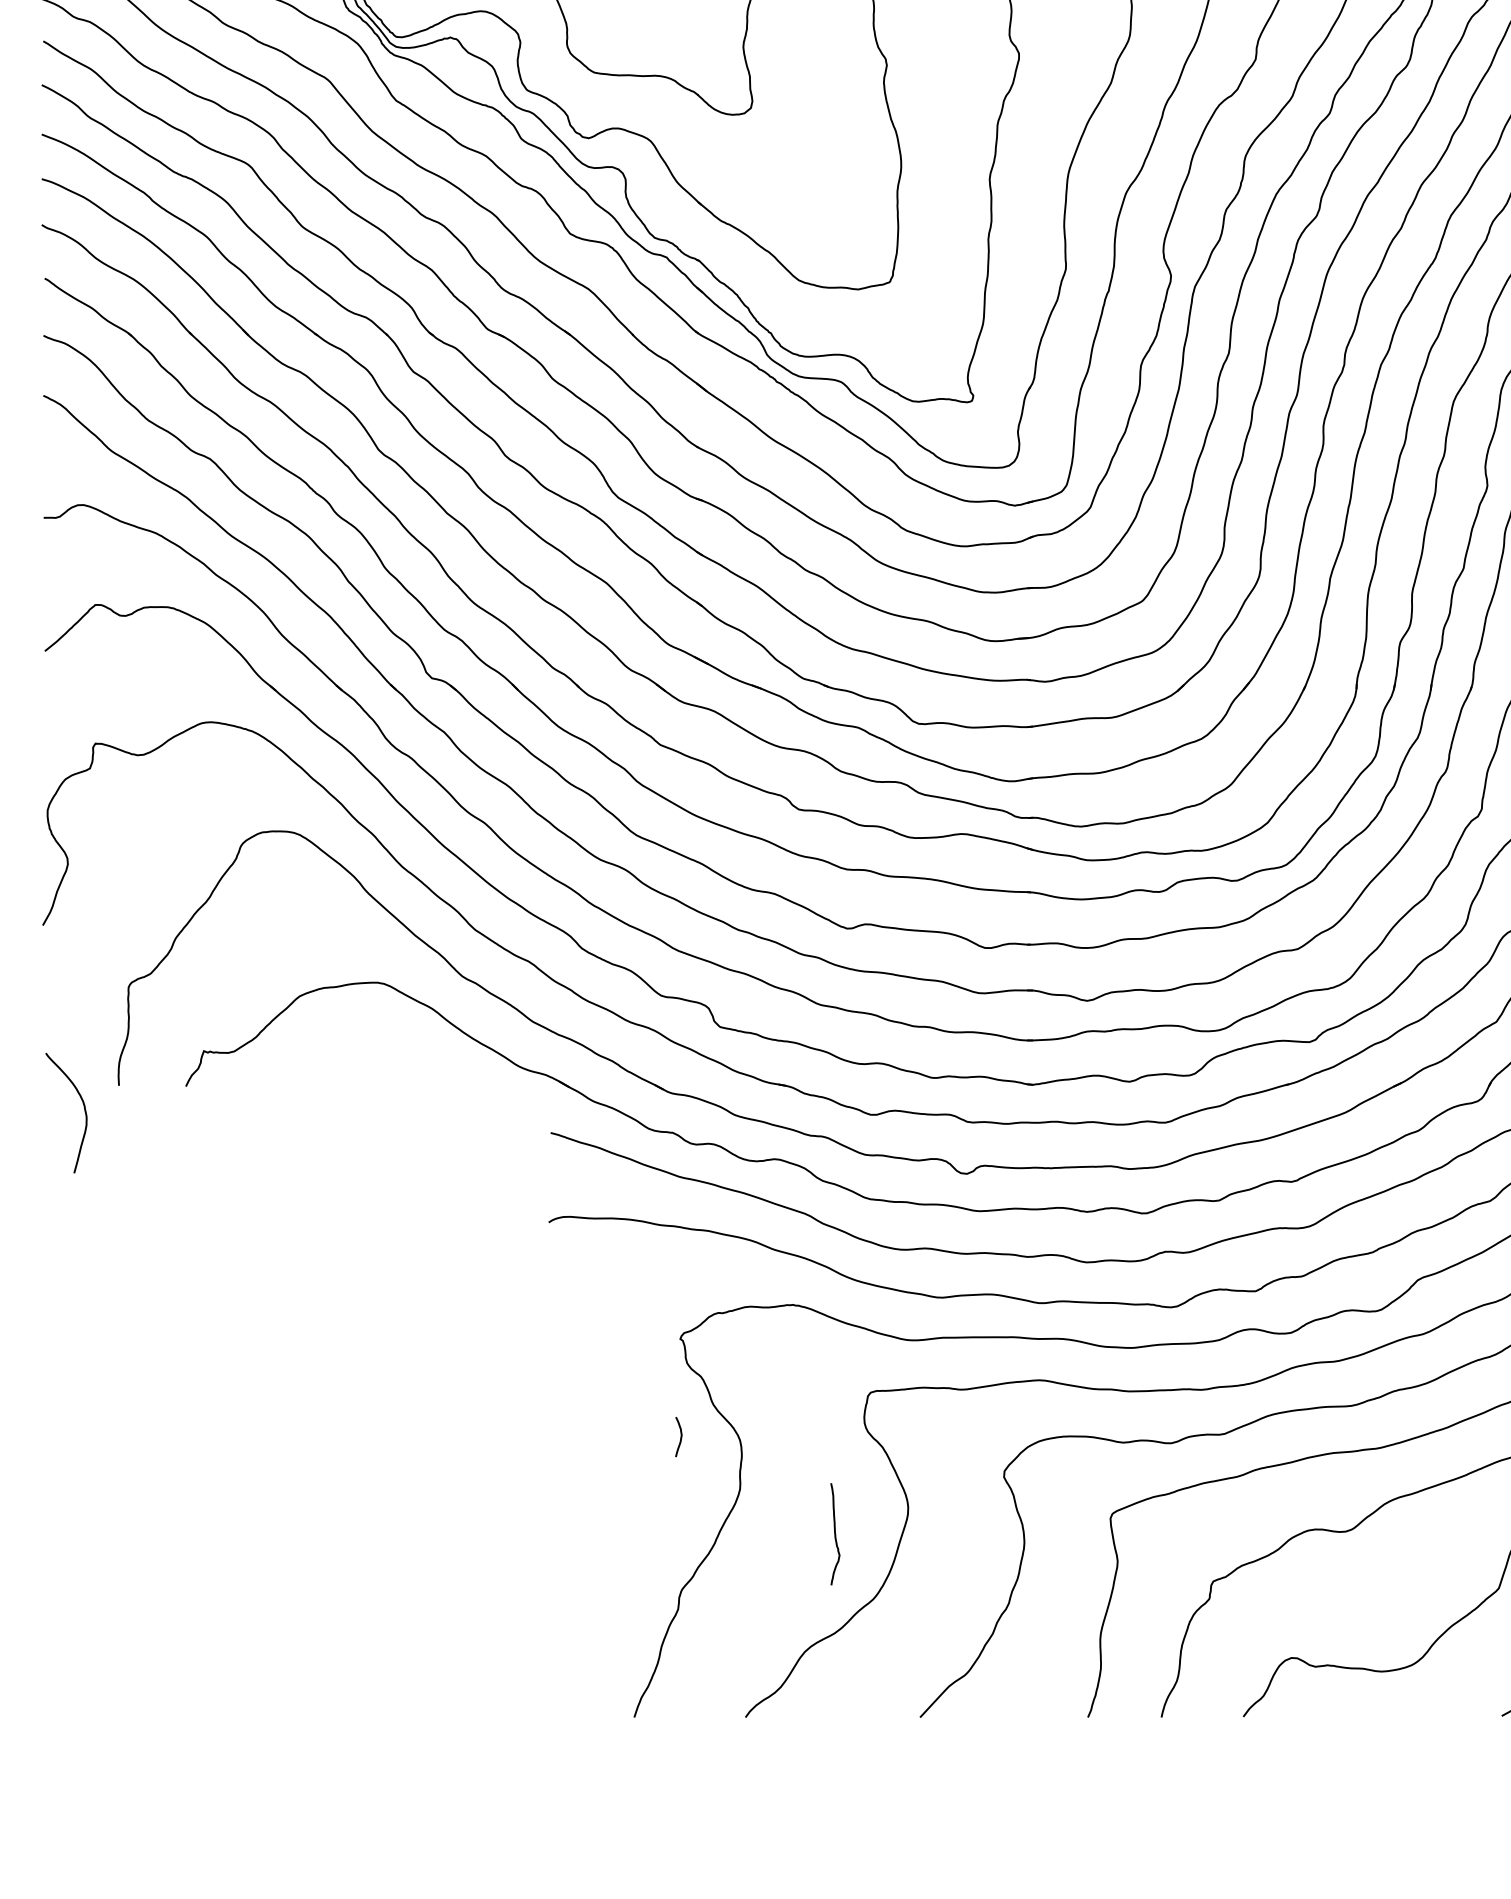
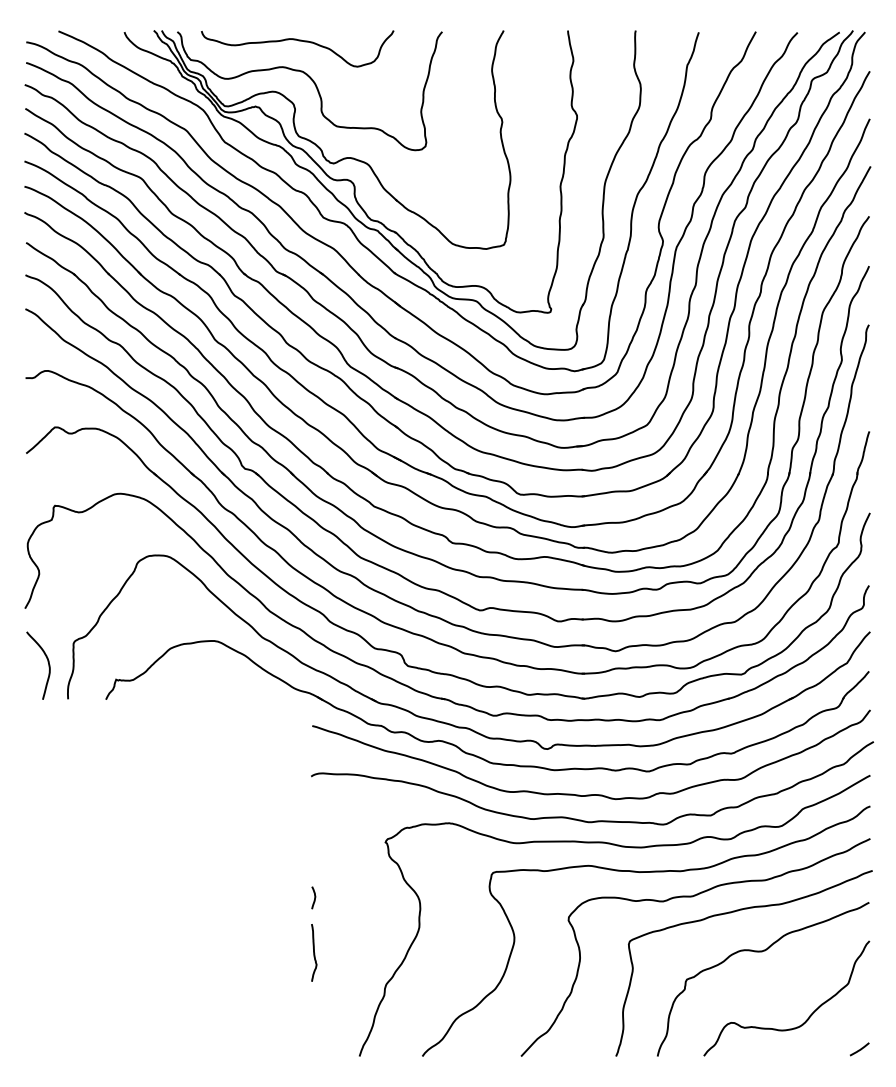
curve: (82, 1107) -> (47, 662), moved
curve: (680, 1436) -> (314, 897), moved
curve: (835, 1533) -> (314, 952), moved

